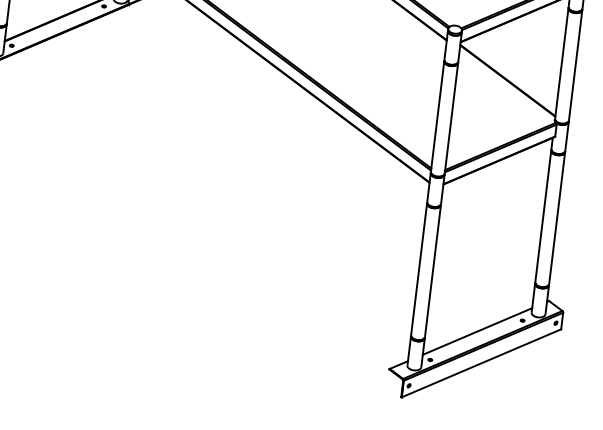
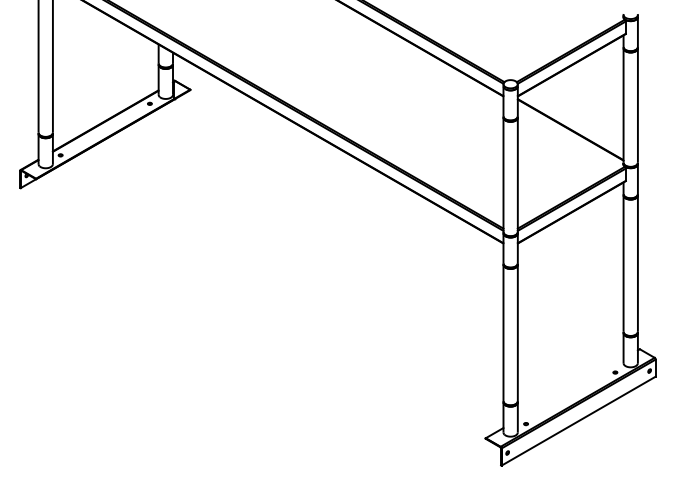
line: (477, 330) -> (570, 388), removed

